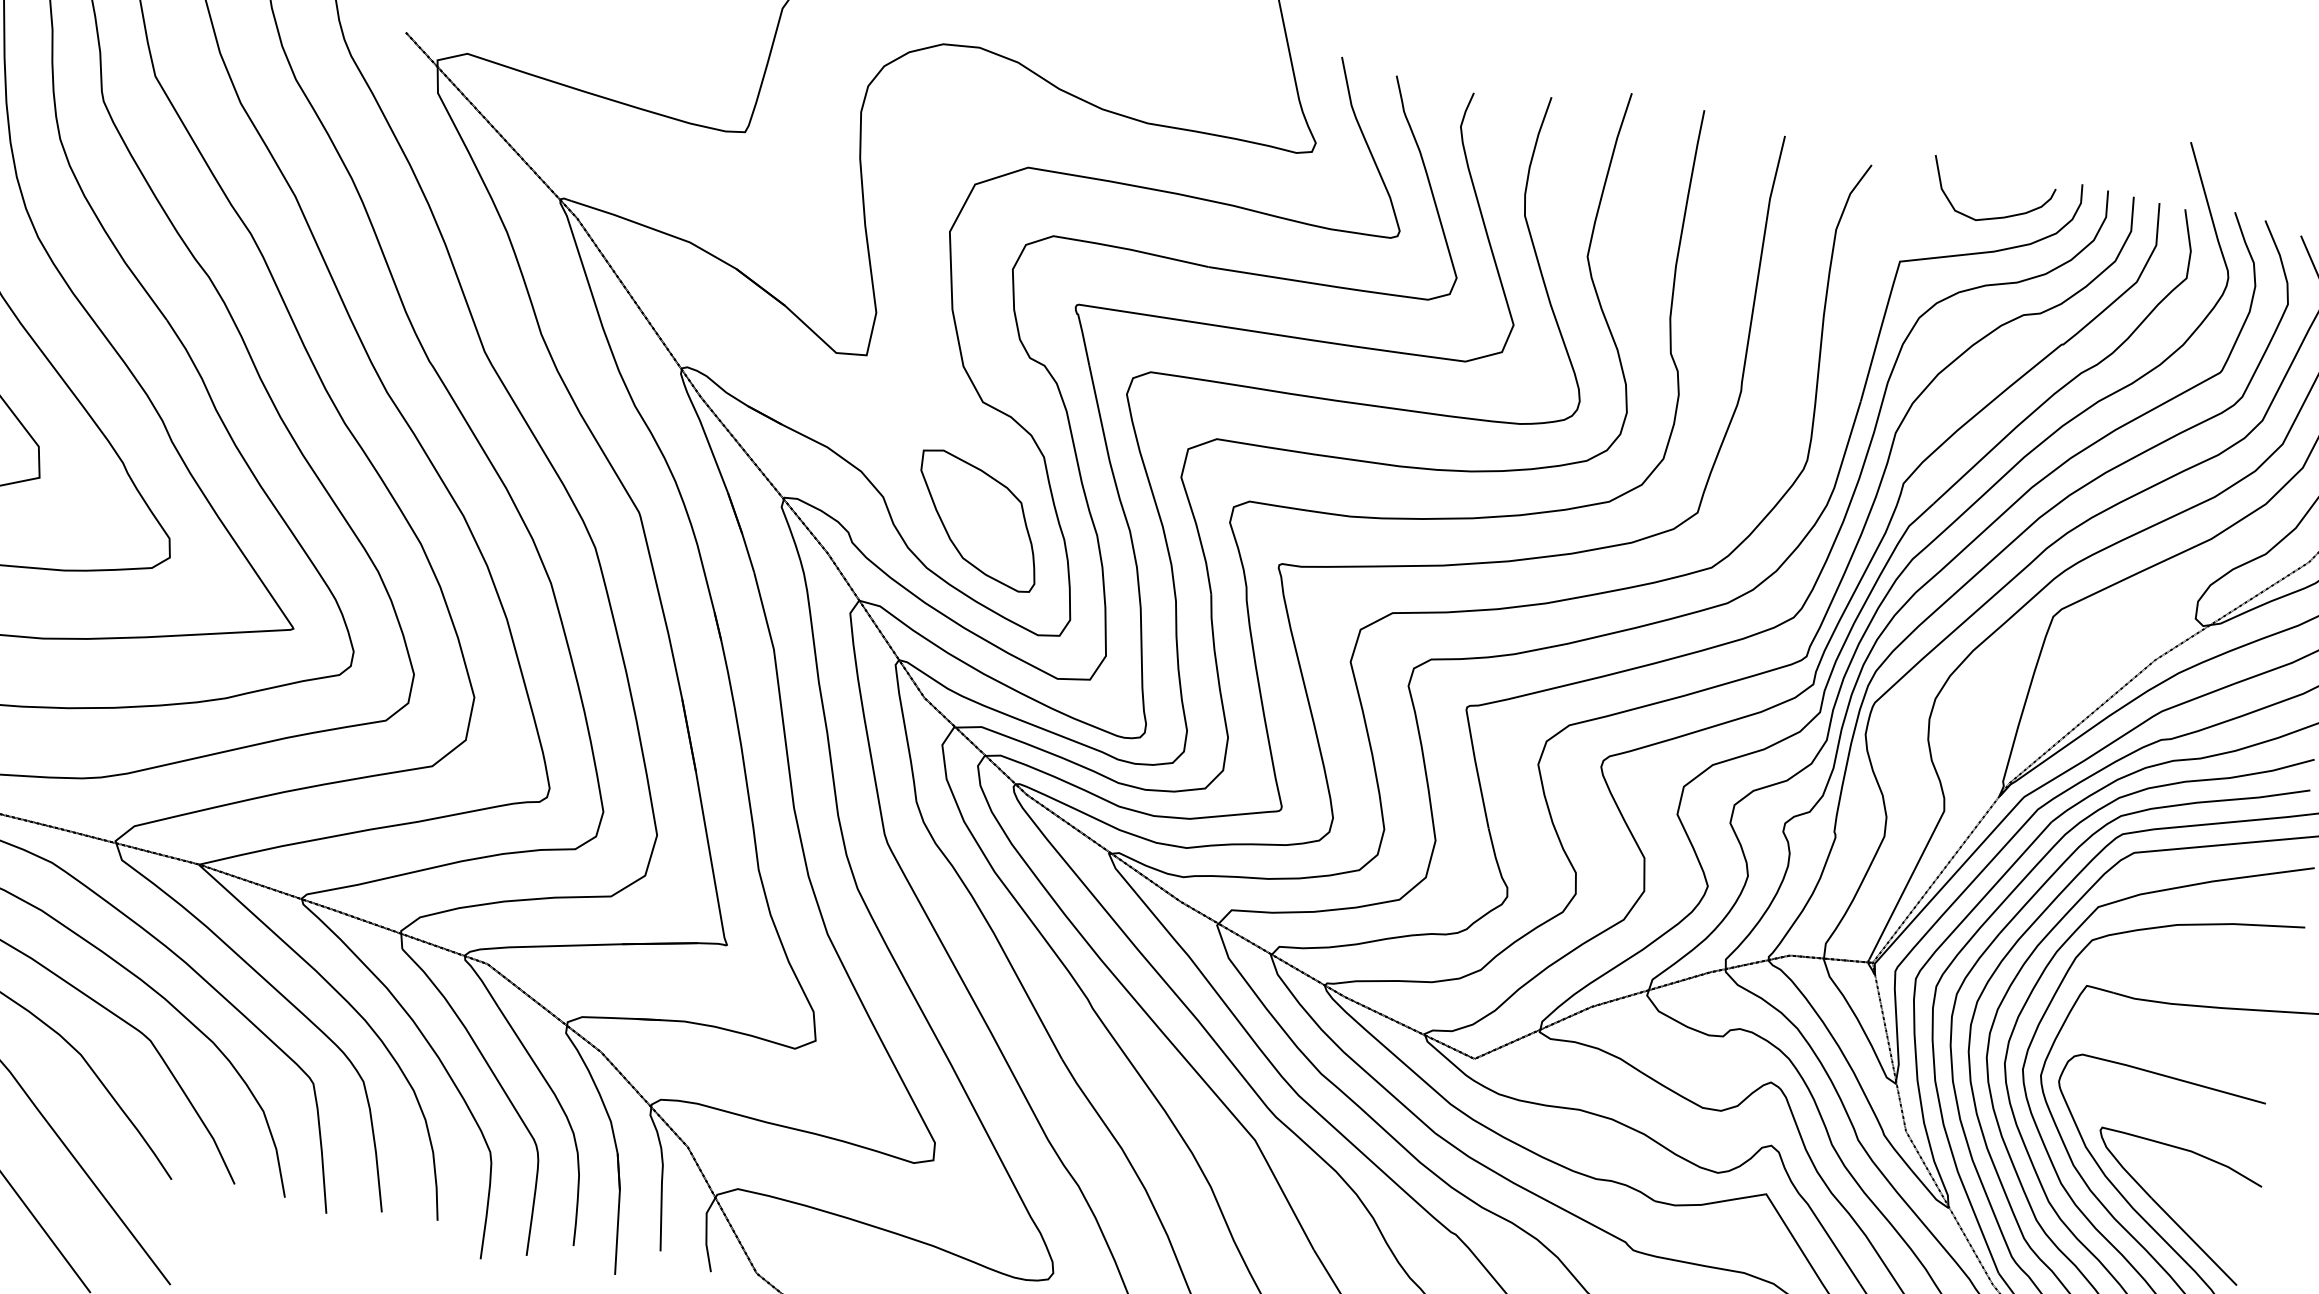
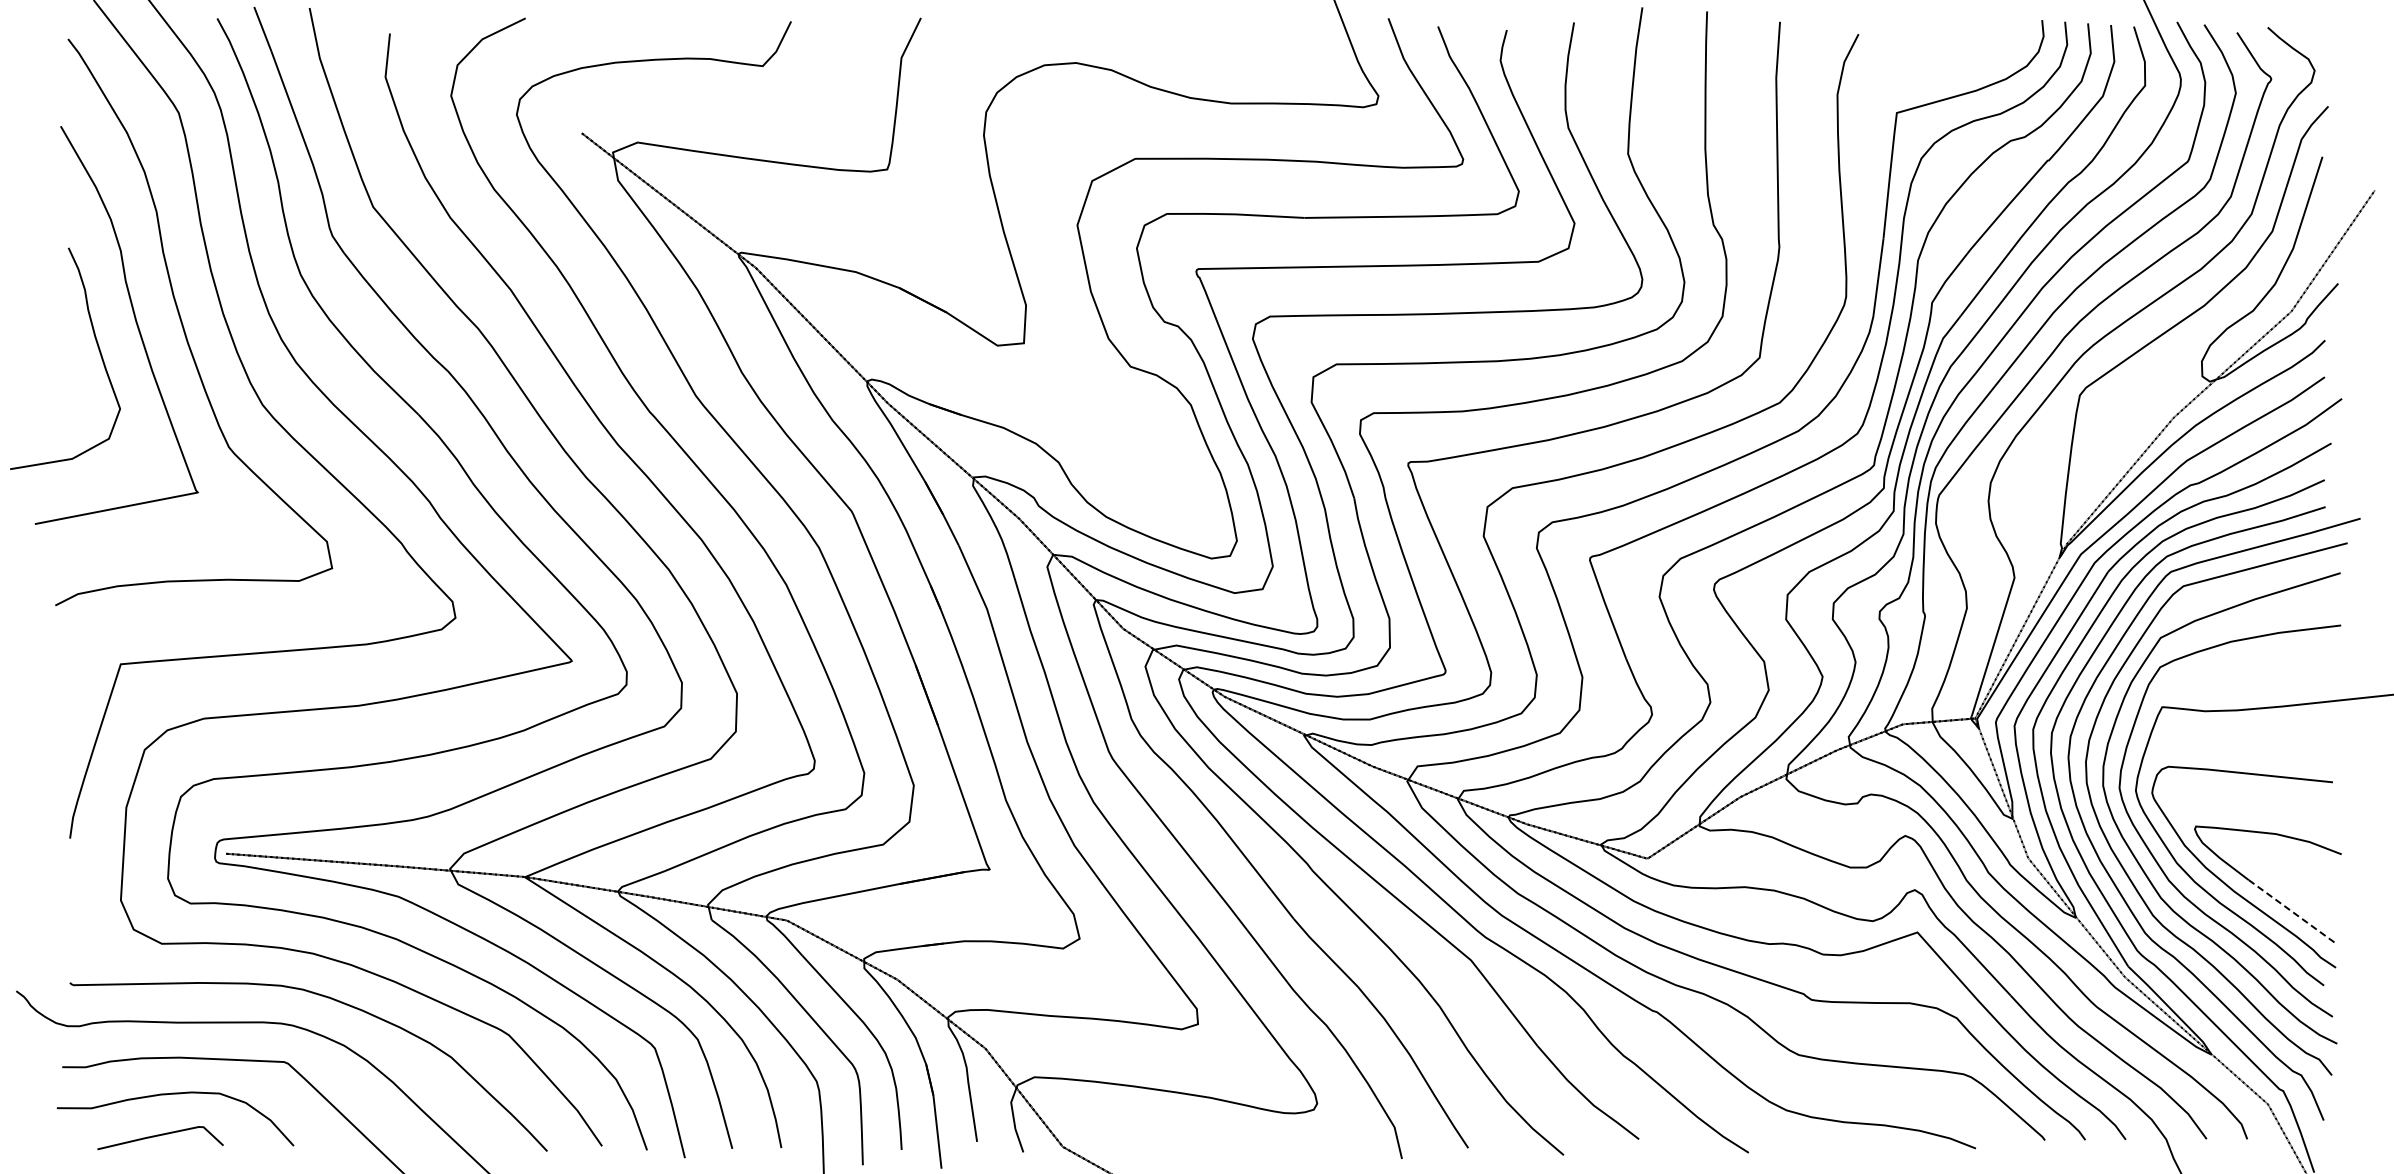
curve: (1992, 217) -> (1969, 61), removed
part: (978, 520) -> (1143, 468), removed
line: (2194, 1241) -> (2291, 910), solid -> dashed

